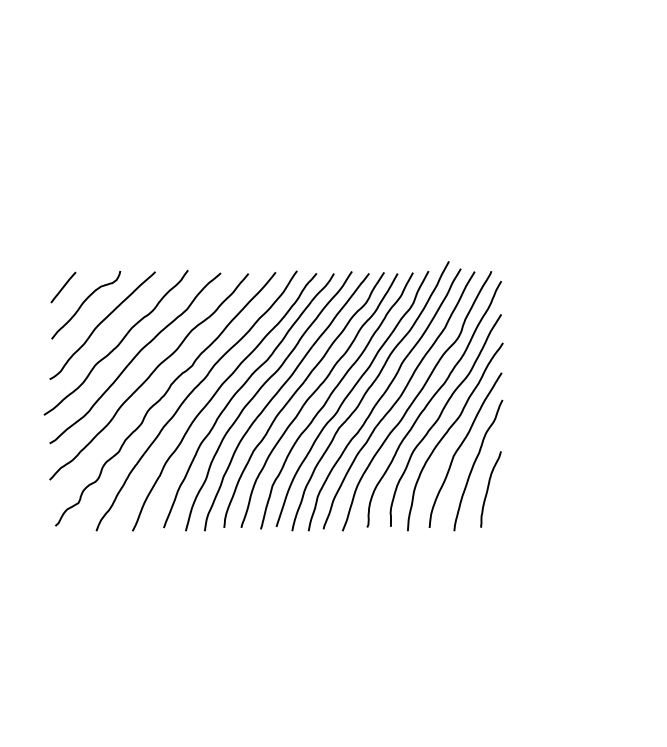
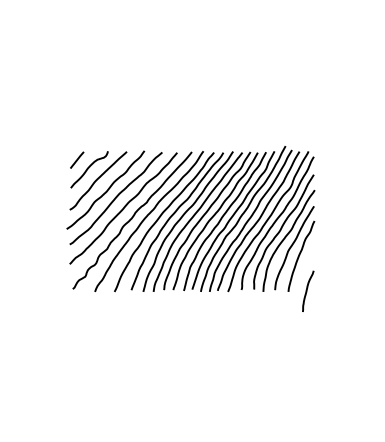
curve: (489, 487) -> (307, 290), moved

